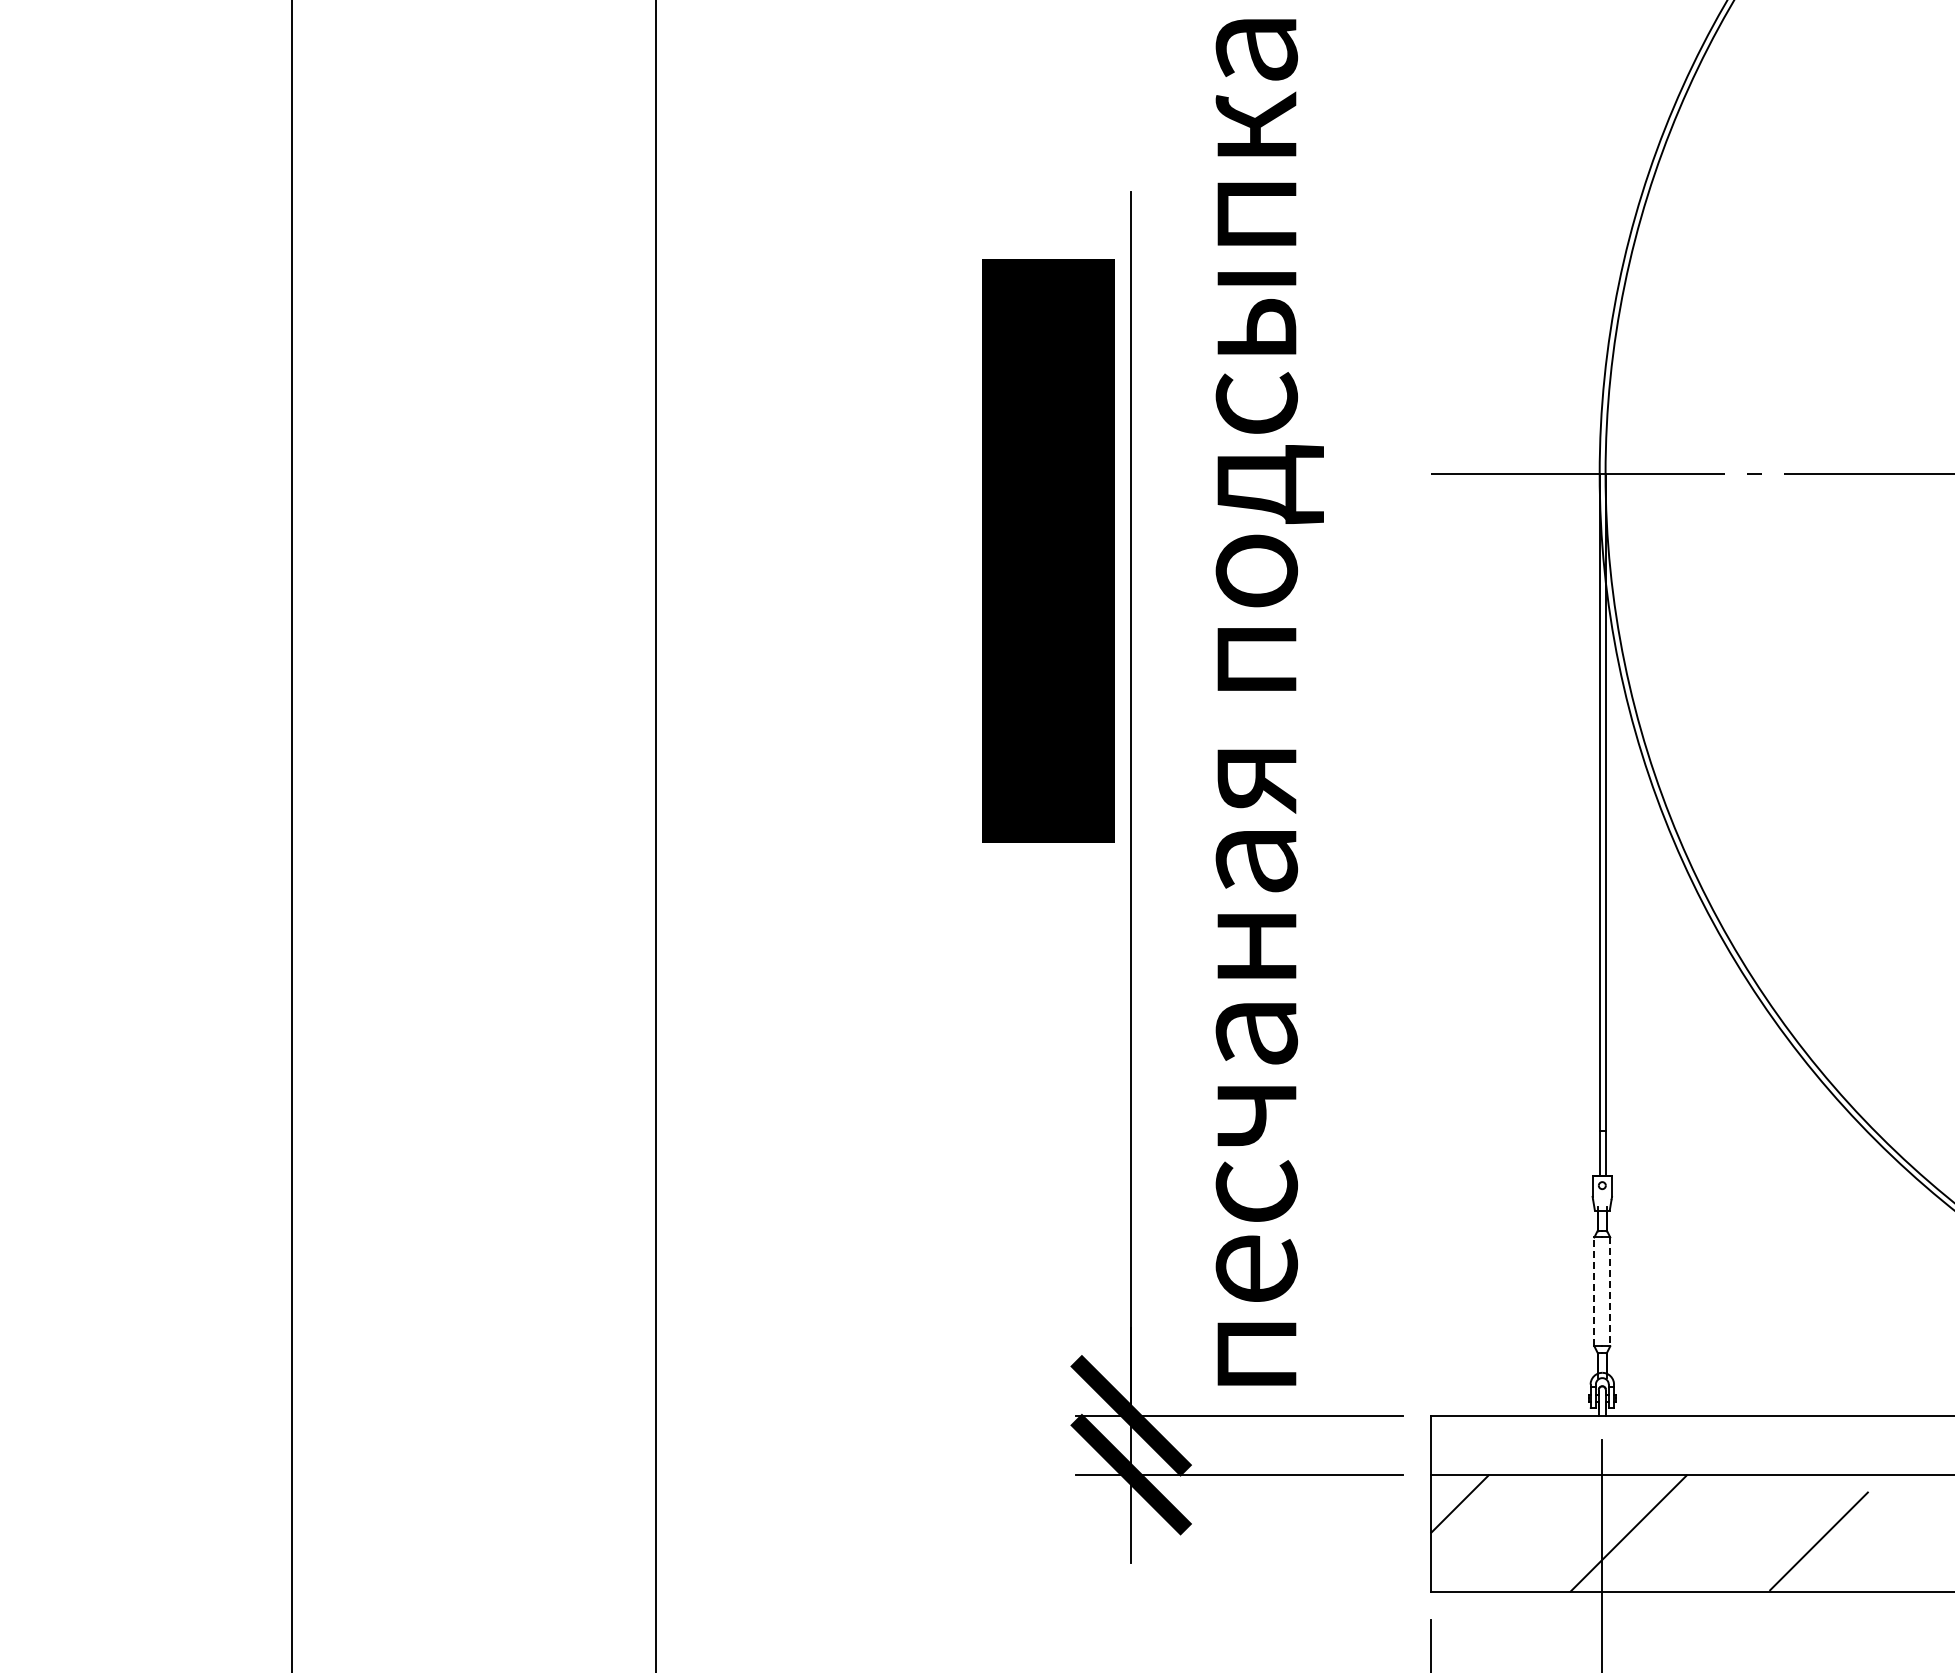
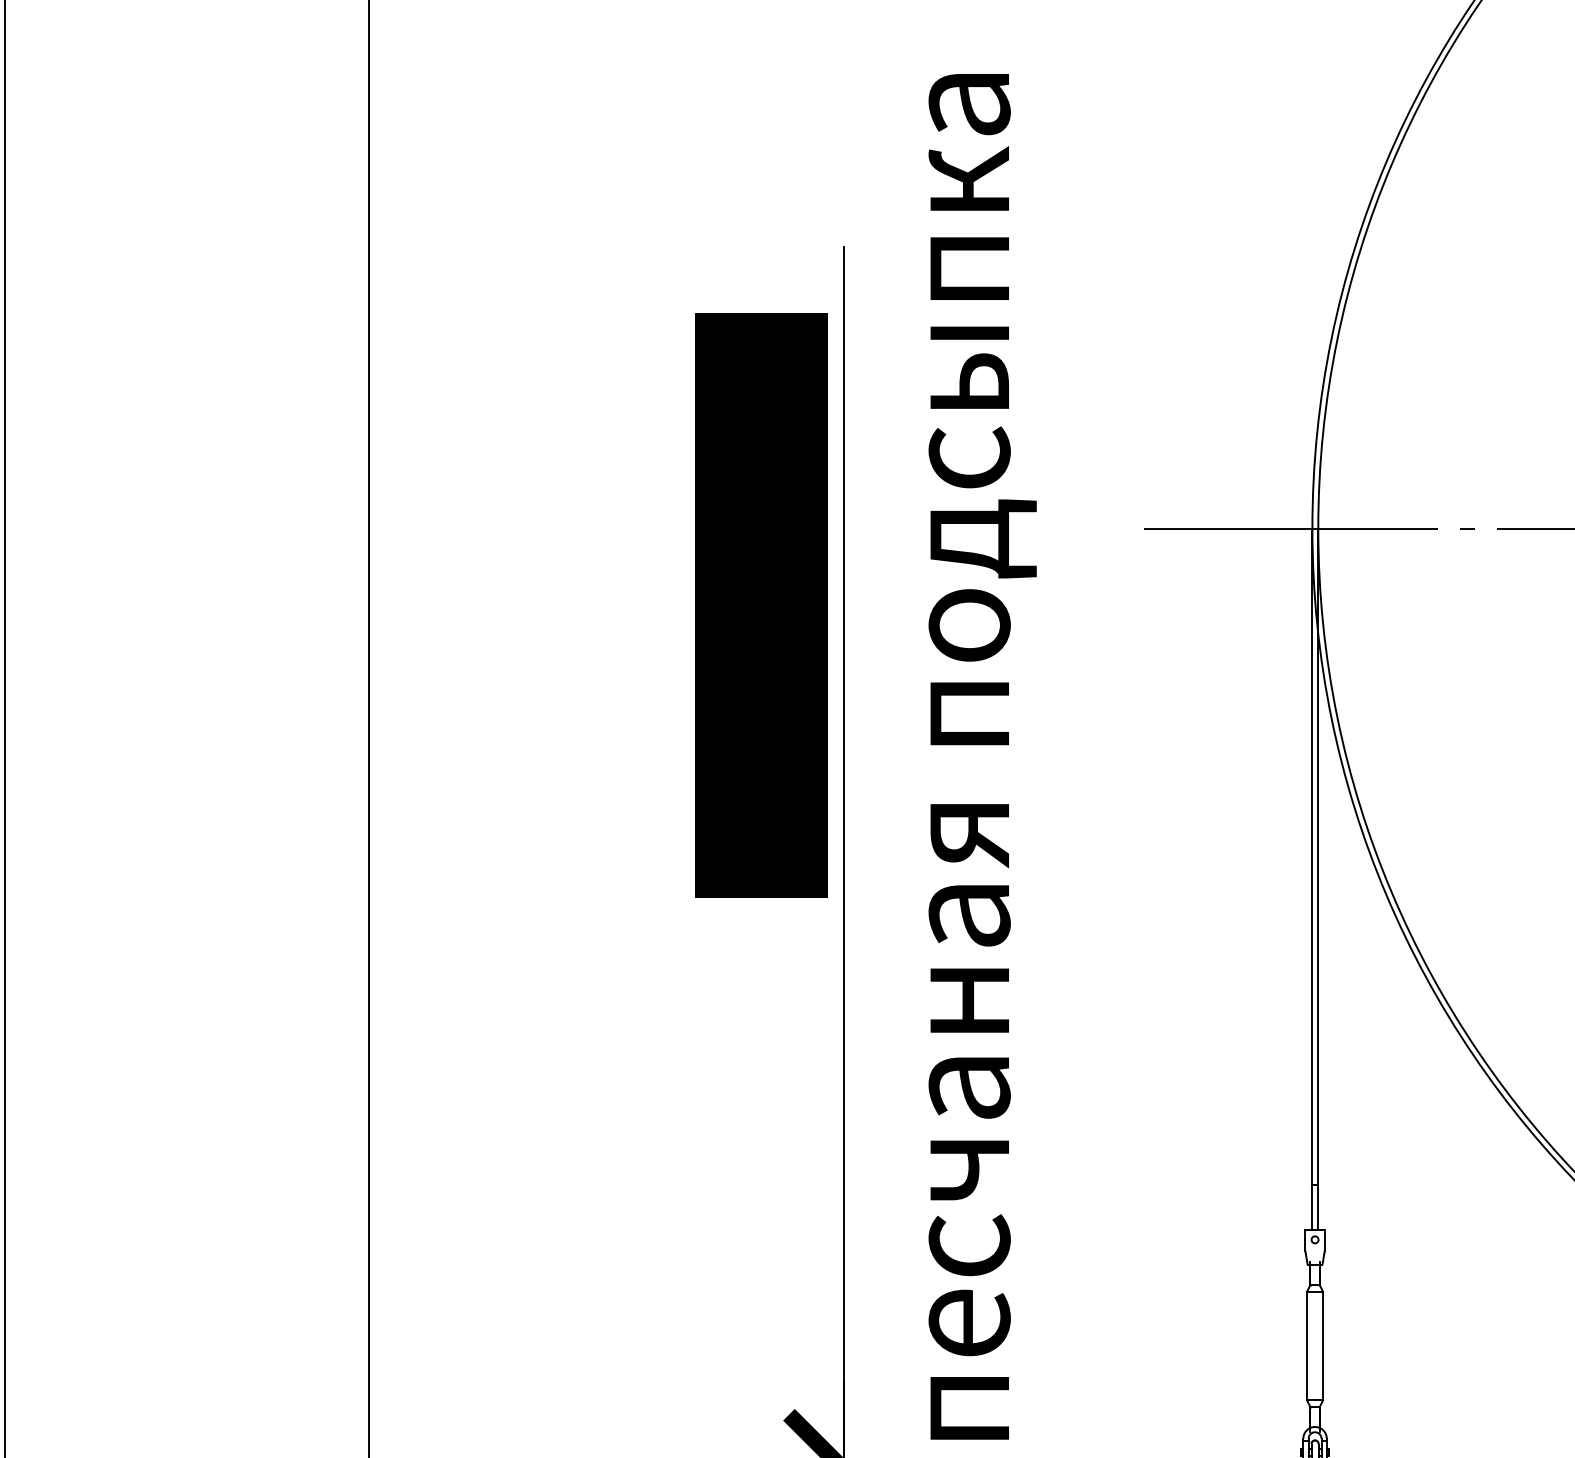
line: (1594, 1291) -> (1307, 1345), dashed -> solid
line: (1610, 1292) -> (1323, 1346), dashed -> solid

